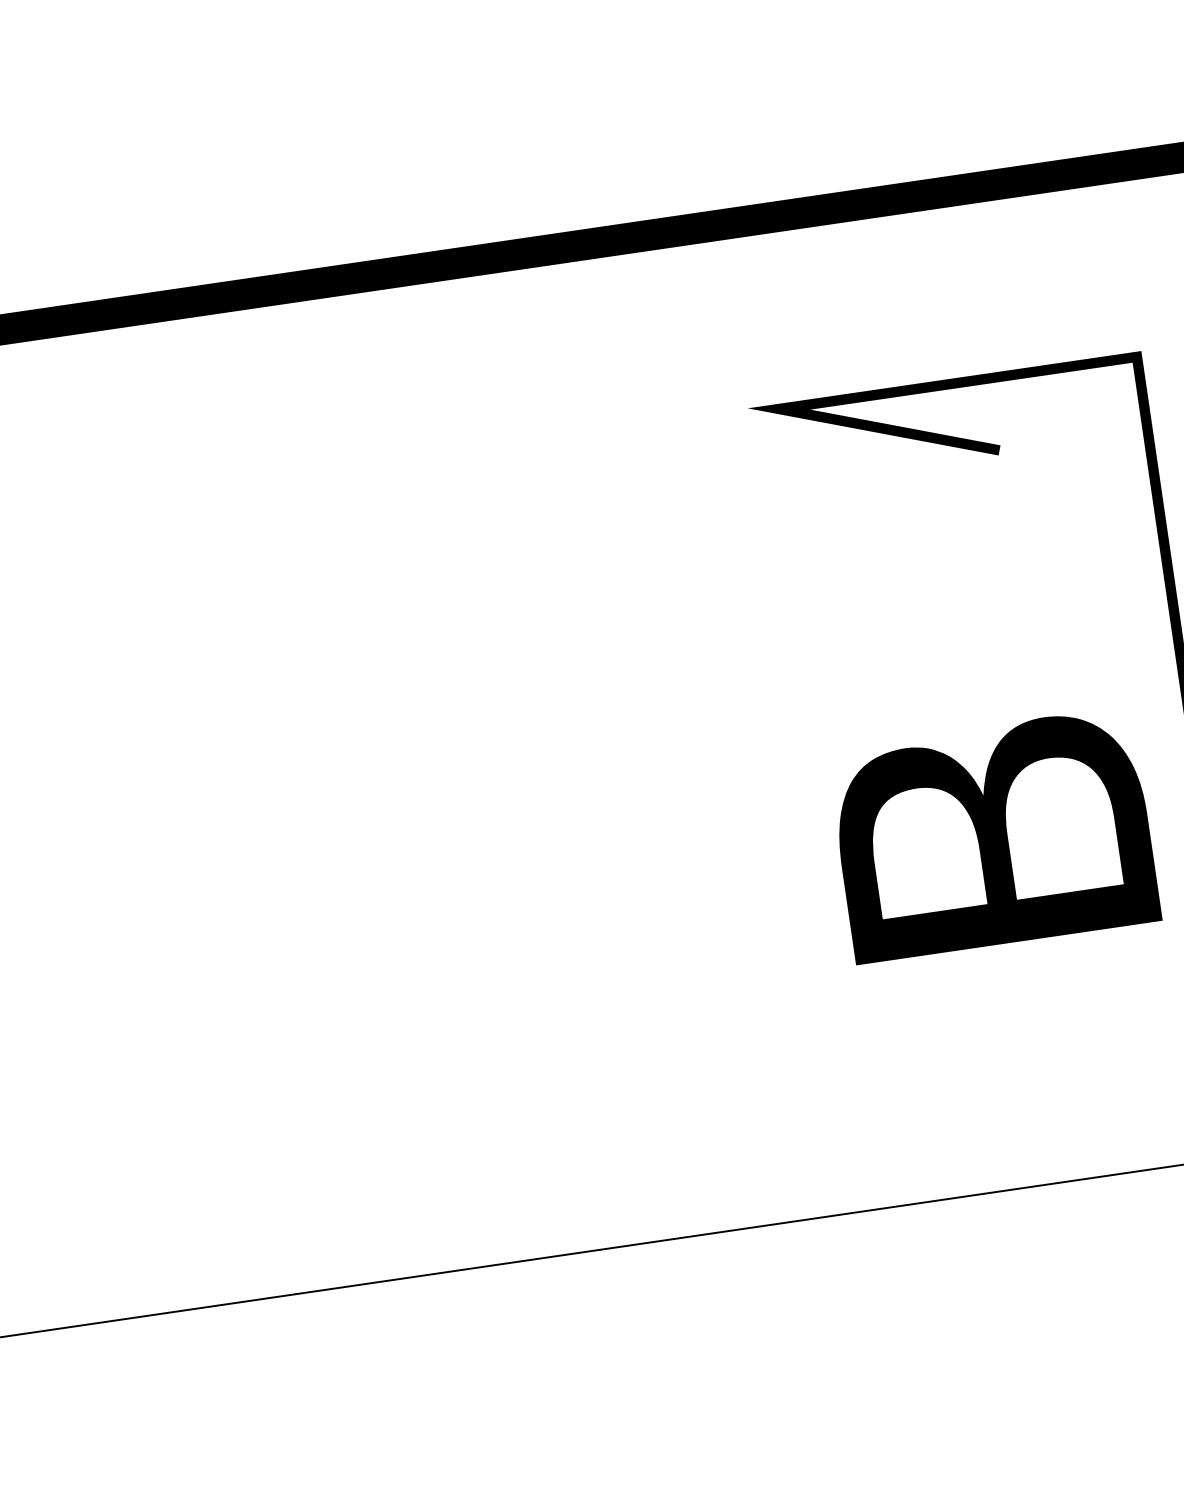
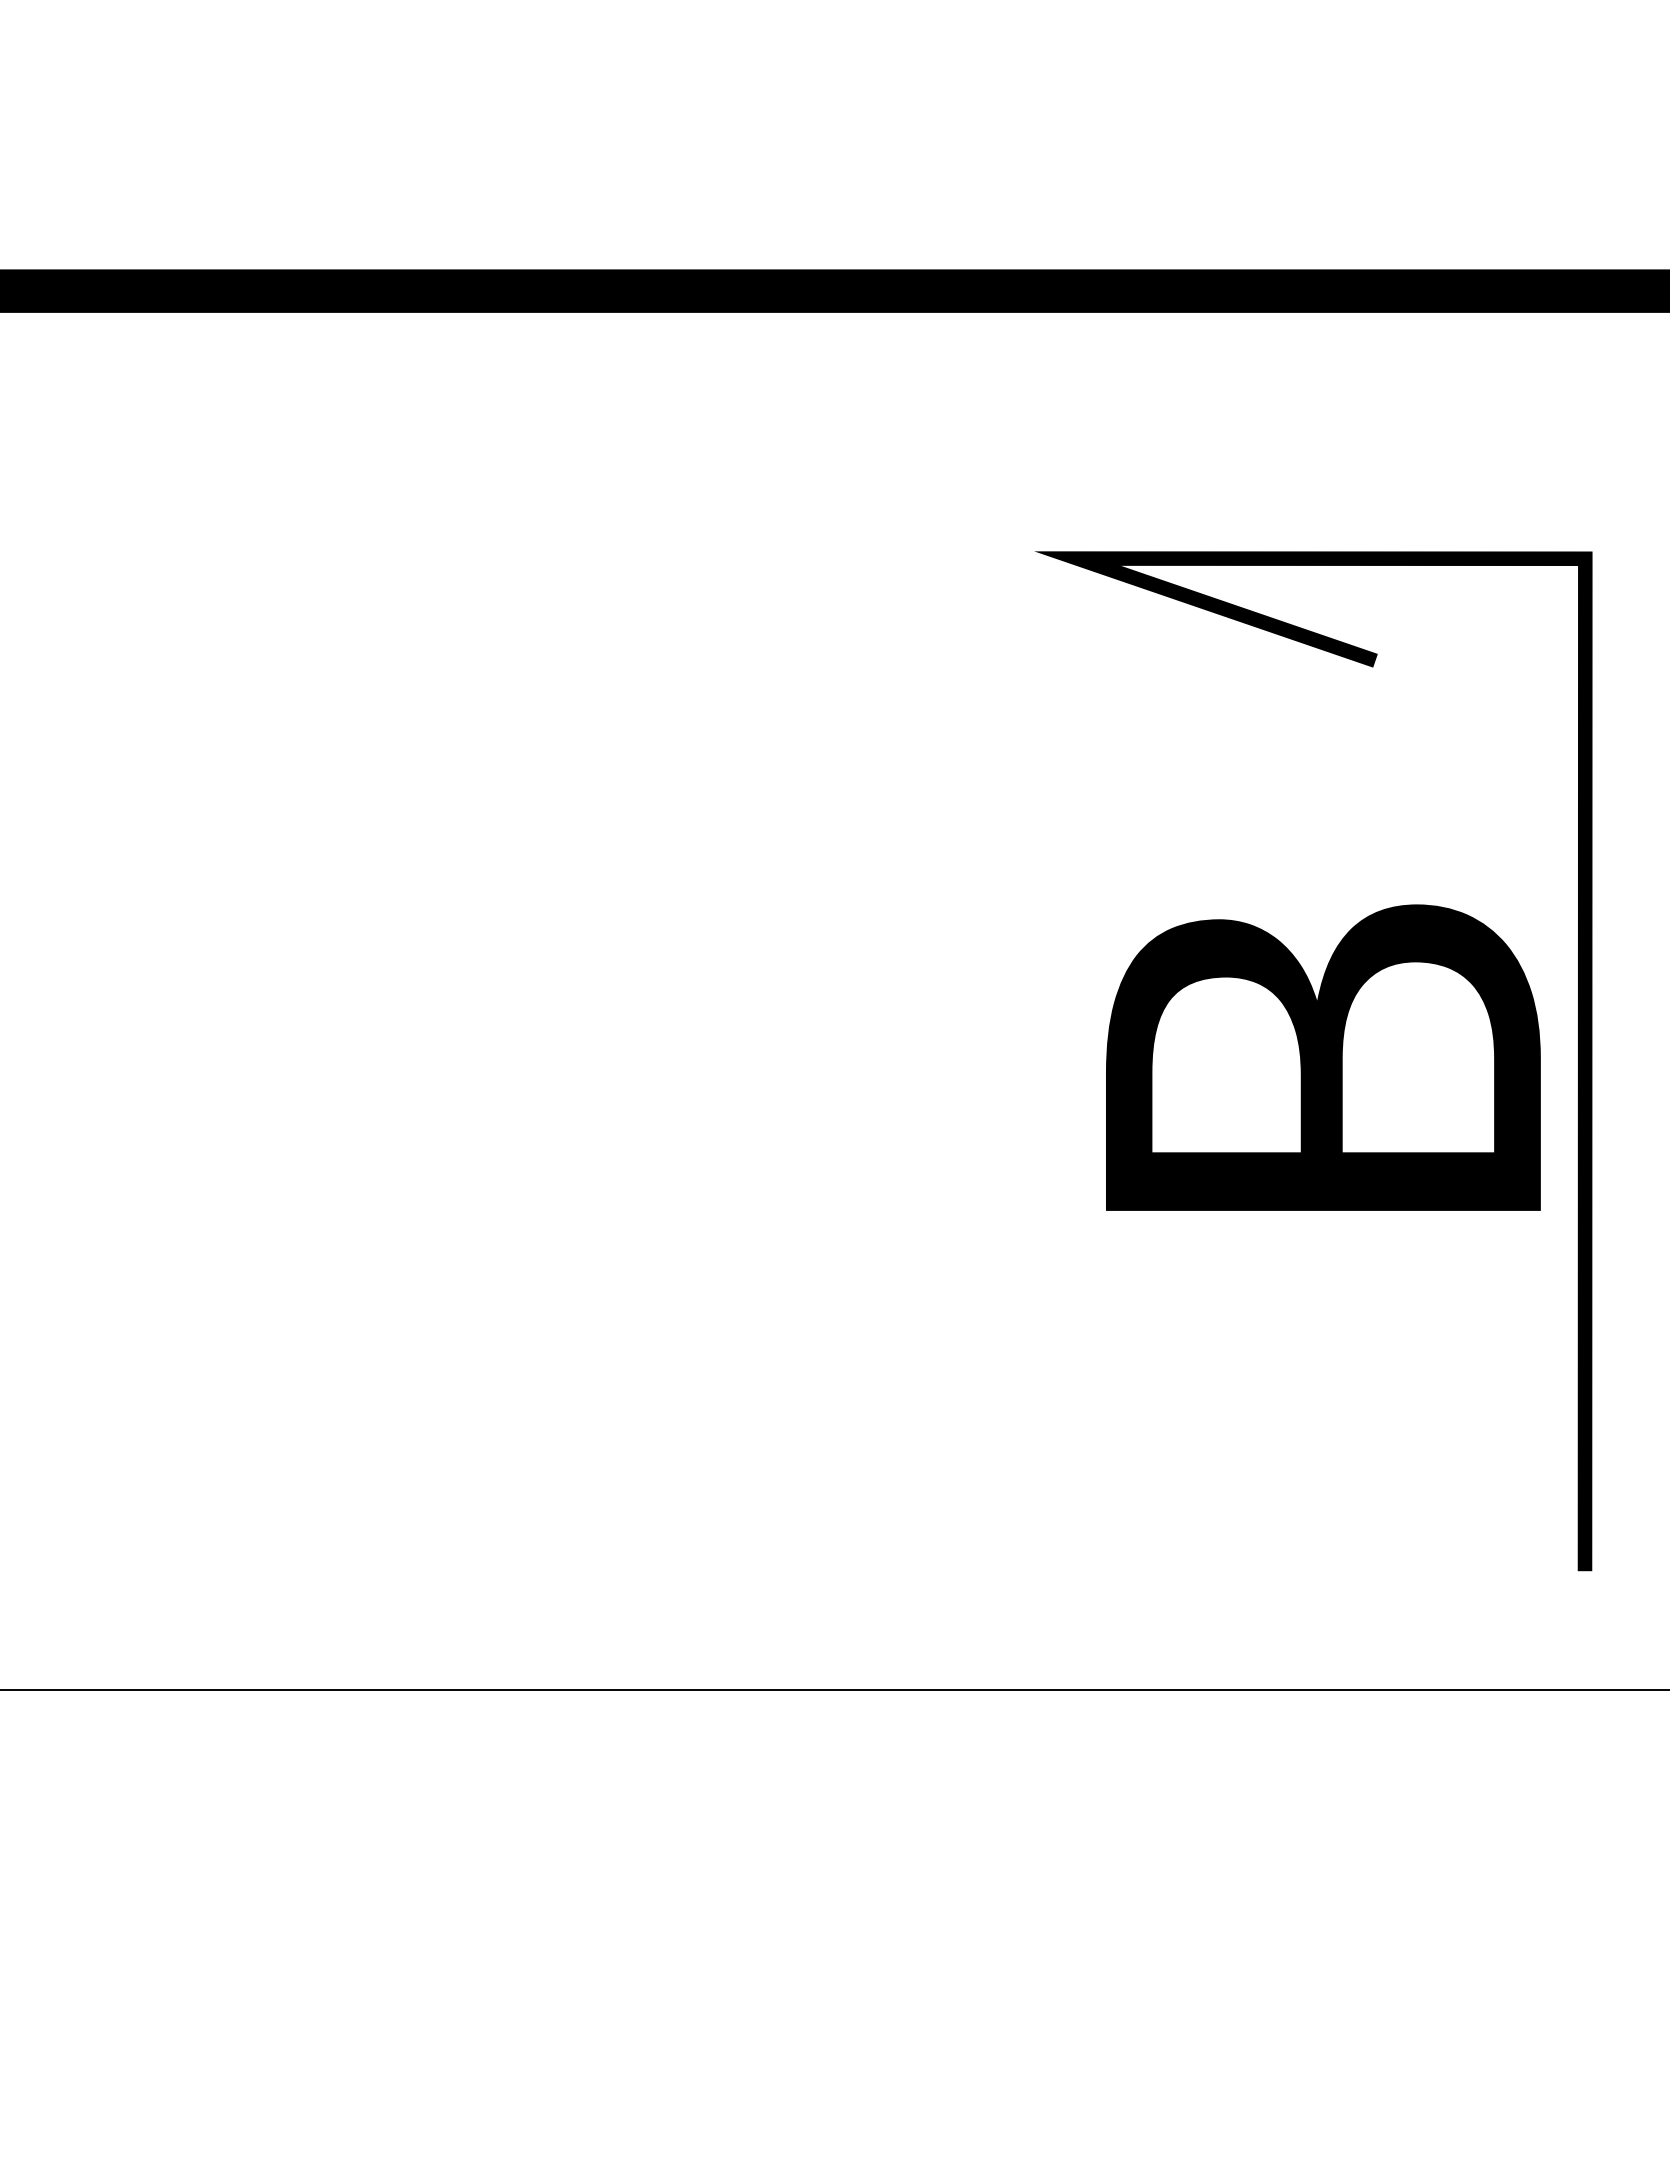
text: (993, 834) -> (1323, 1057), moved

